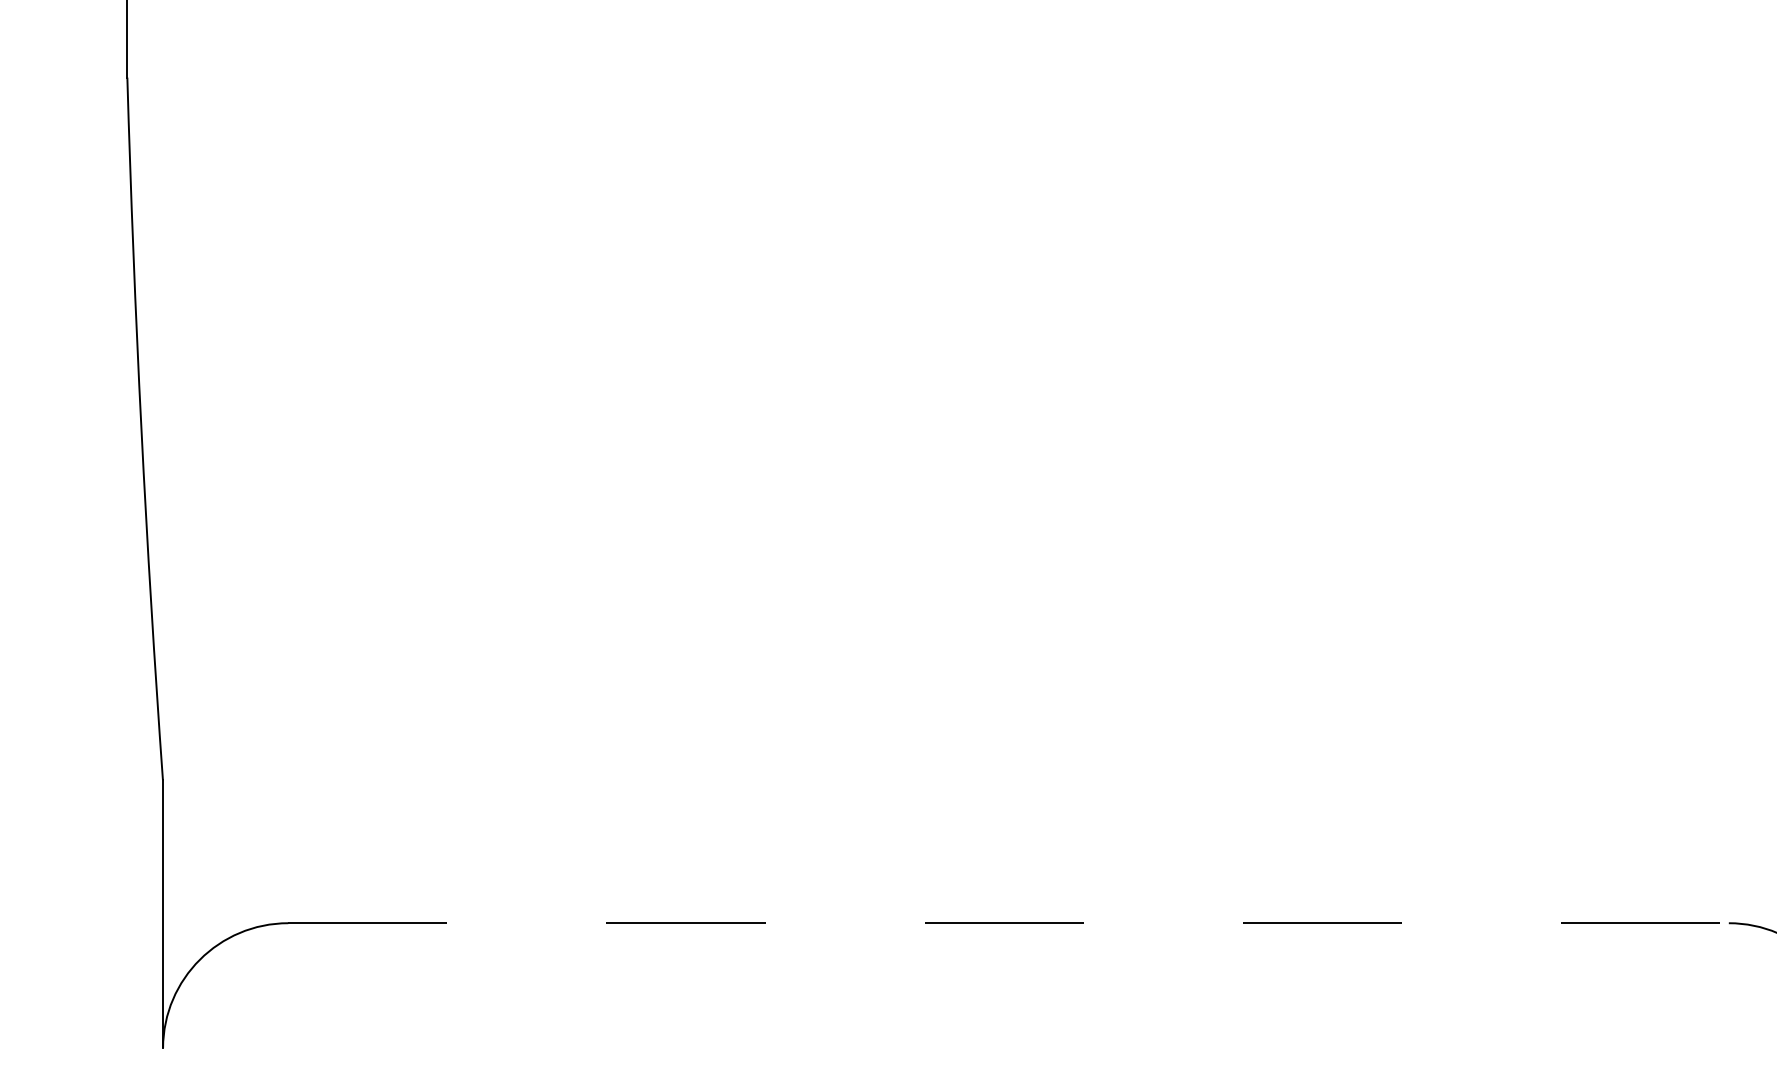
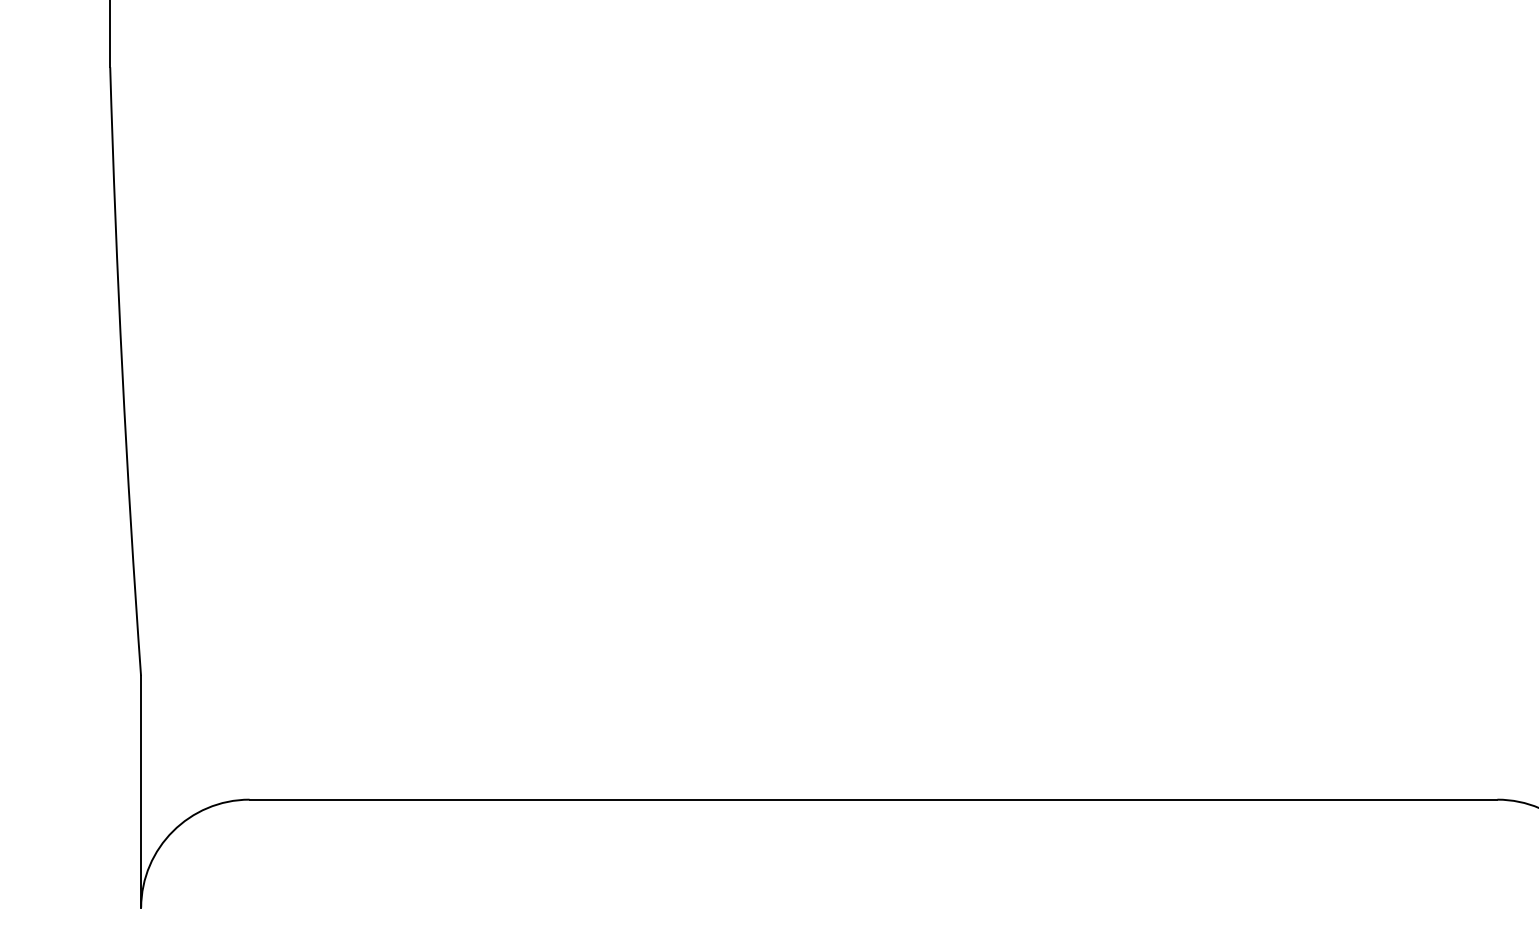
line: (1008, 923) -> (873, 799), dashed -> solid

